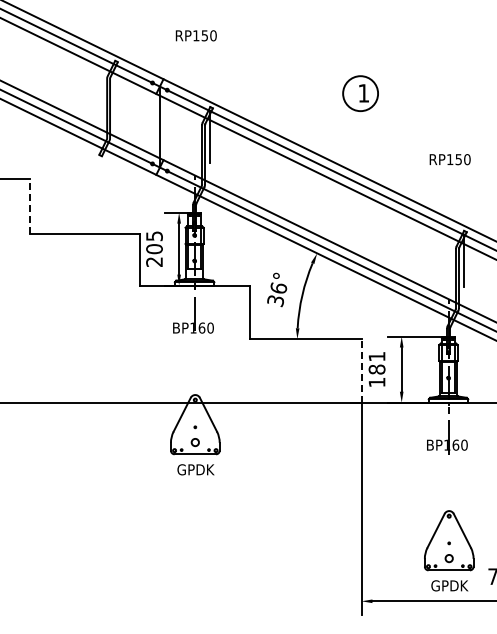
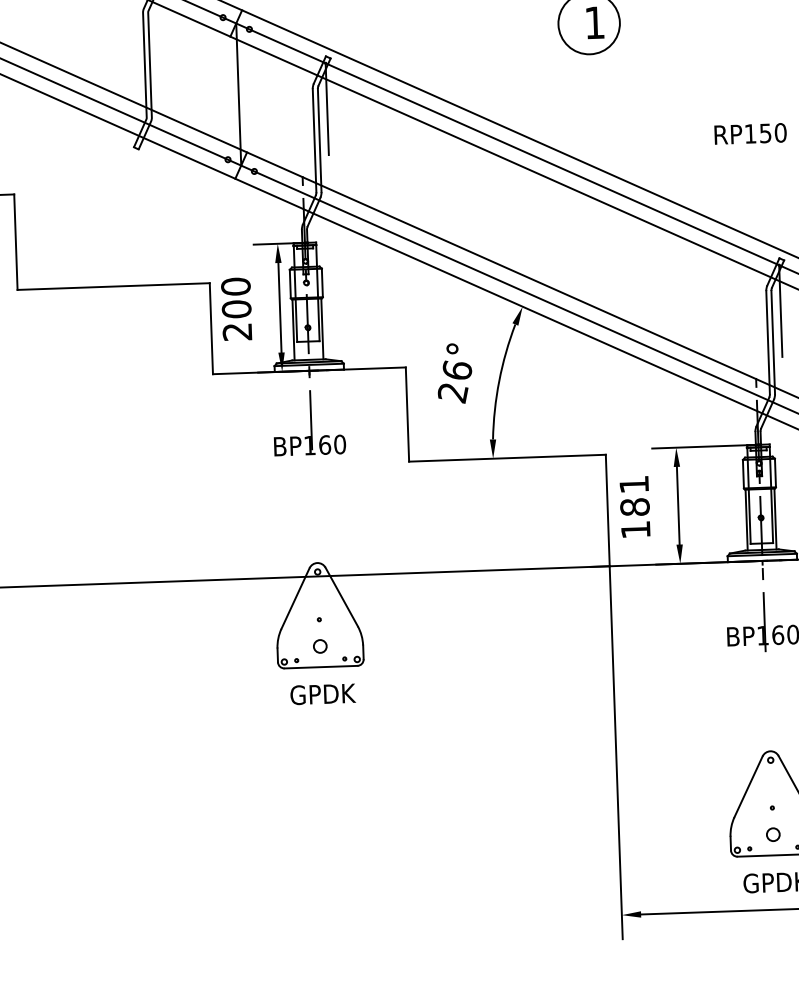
line: (30, 206) -> (16, 242), dashed -> solid
text: (154, 236) -> (235, 287), 205 -> 200
text: (275, 301) -> (452, 393), 36° -> 26°
line: (361, 370) -> (607, 509), dashed -> solid

